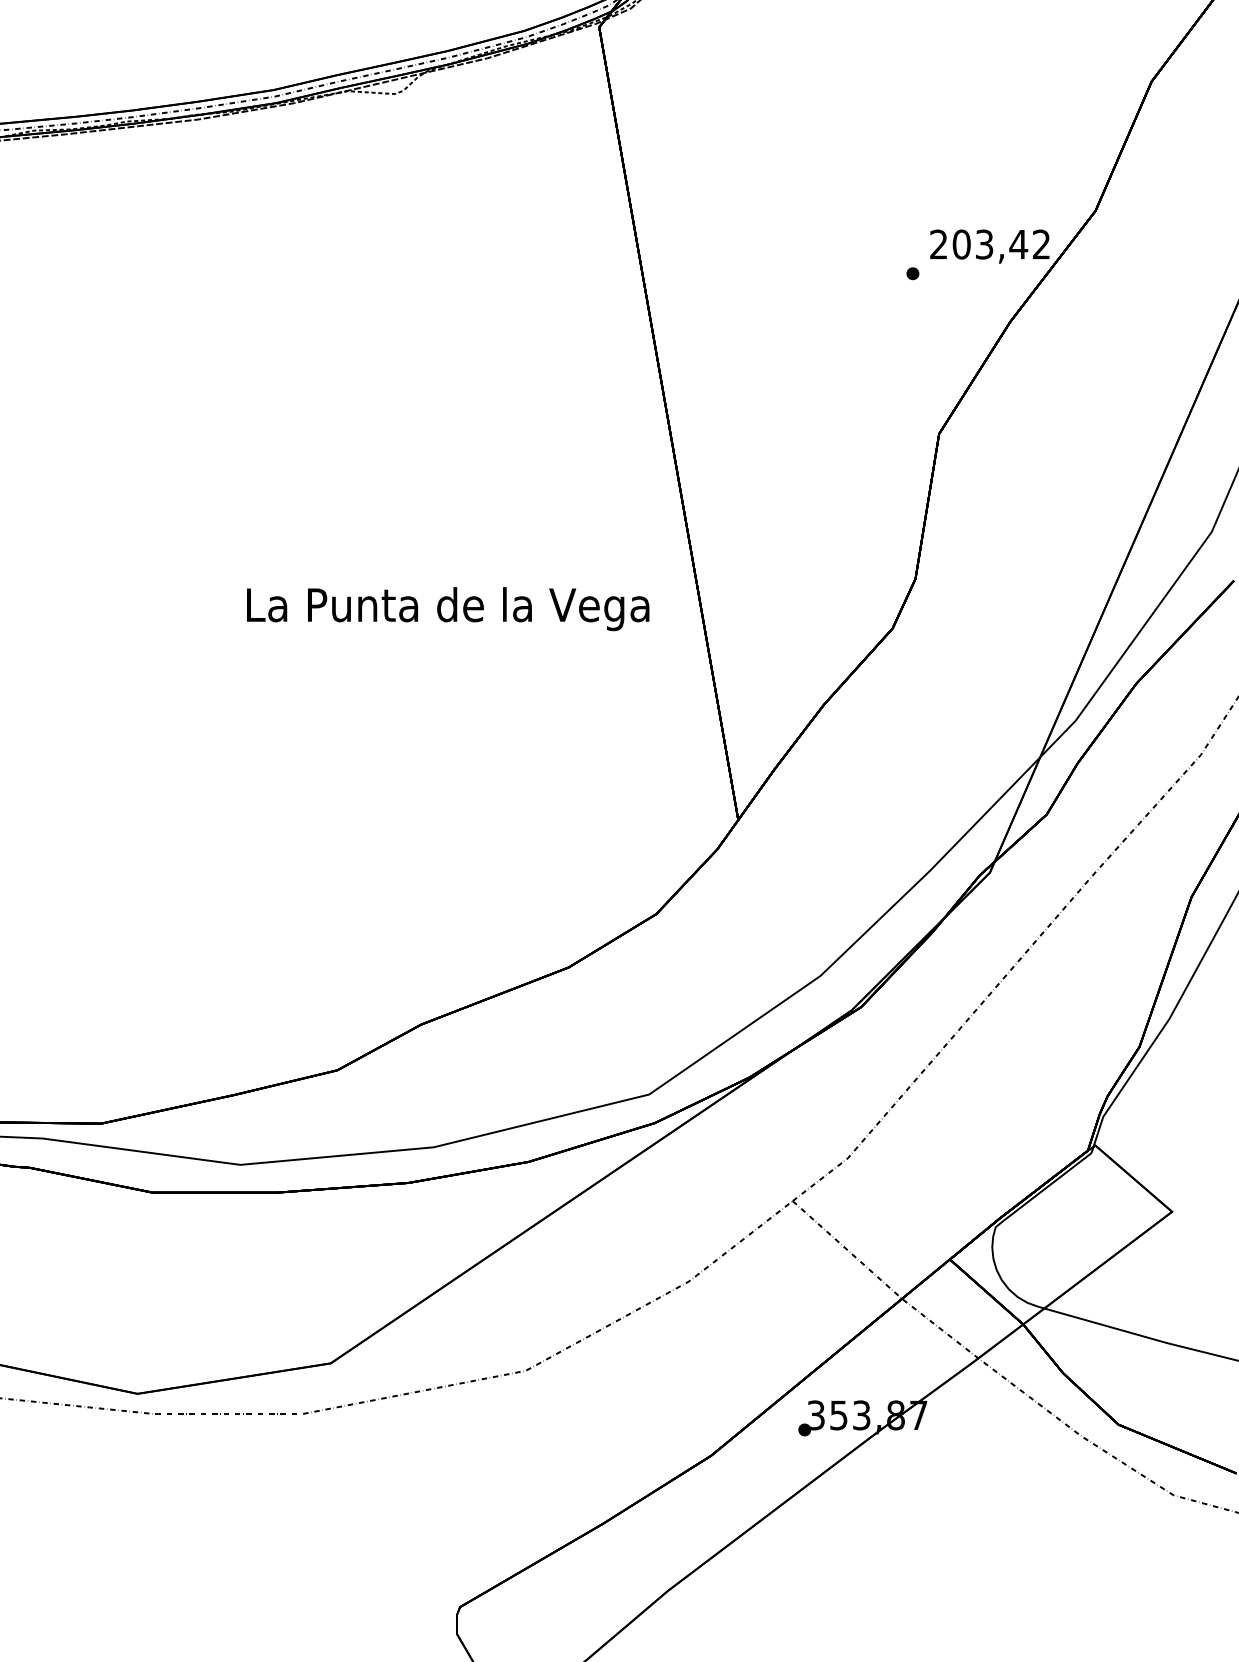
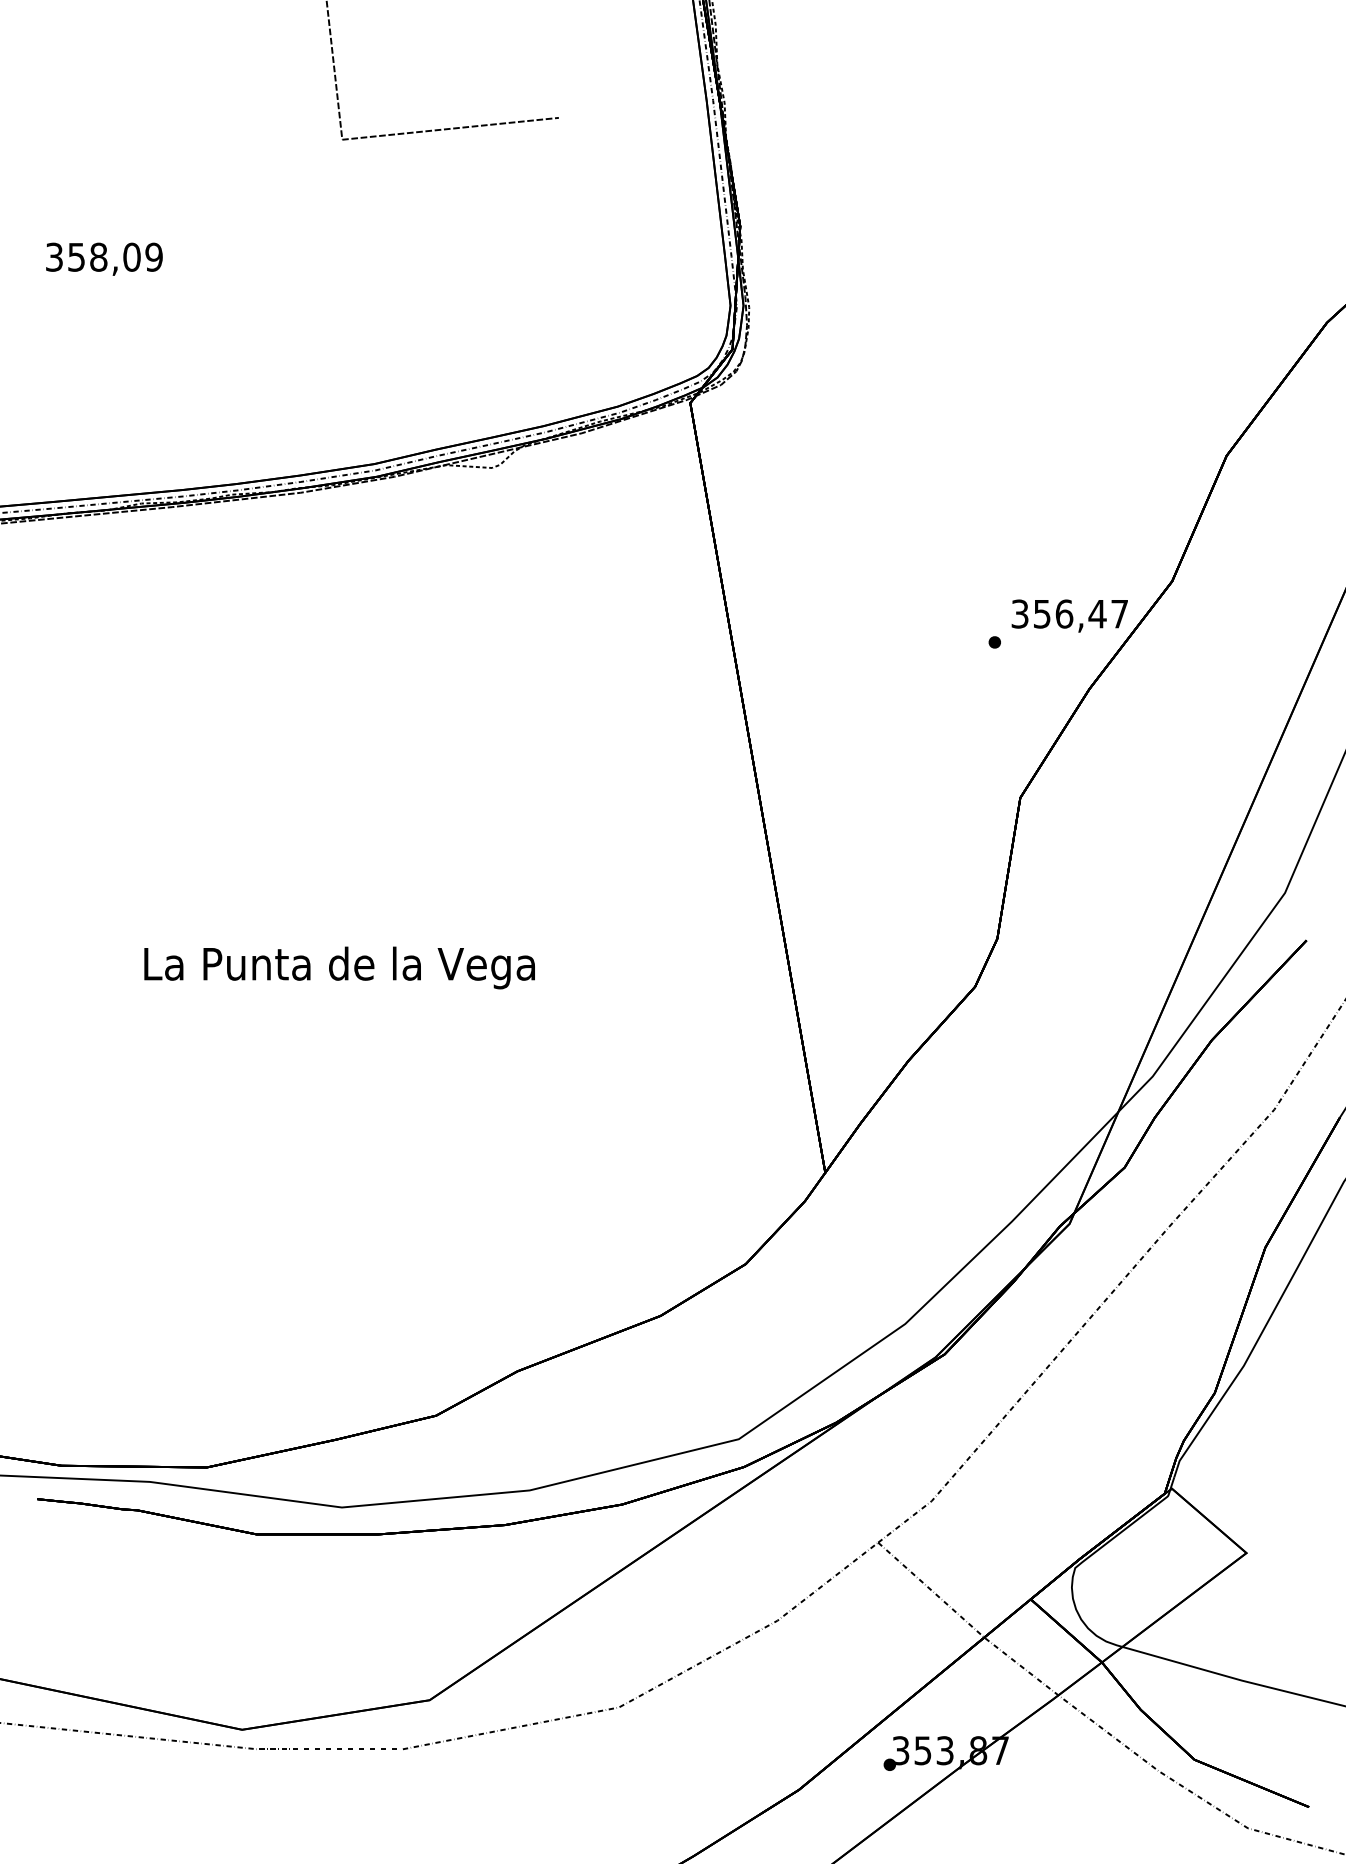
text: (989, 243) -> (1069, 613), 203,42 -> 356,47
text: (447, 608) -> (339, 967), moved

